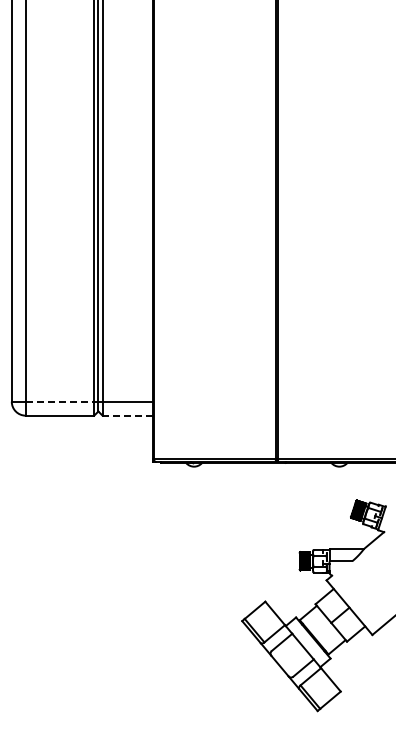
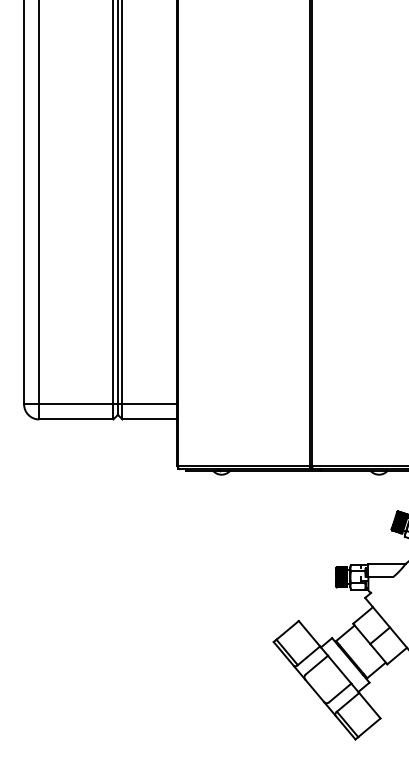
line: (60, 401) -> (76, 404), dashed -> solid
line: (127, 415) -> (149, 419), dashed -> solid

